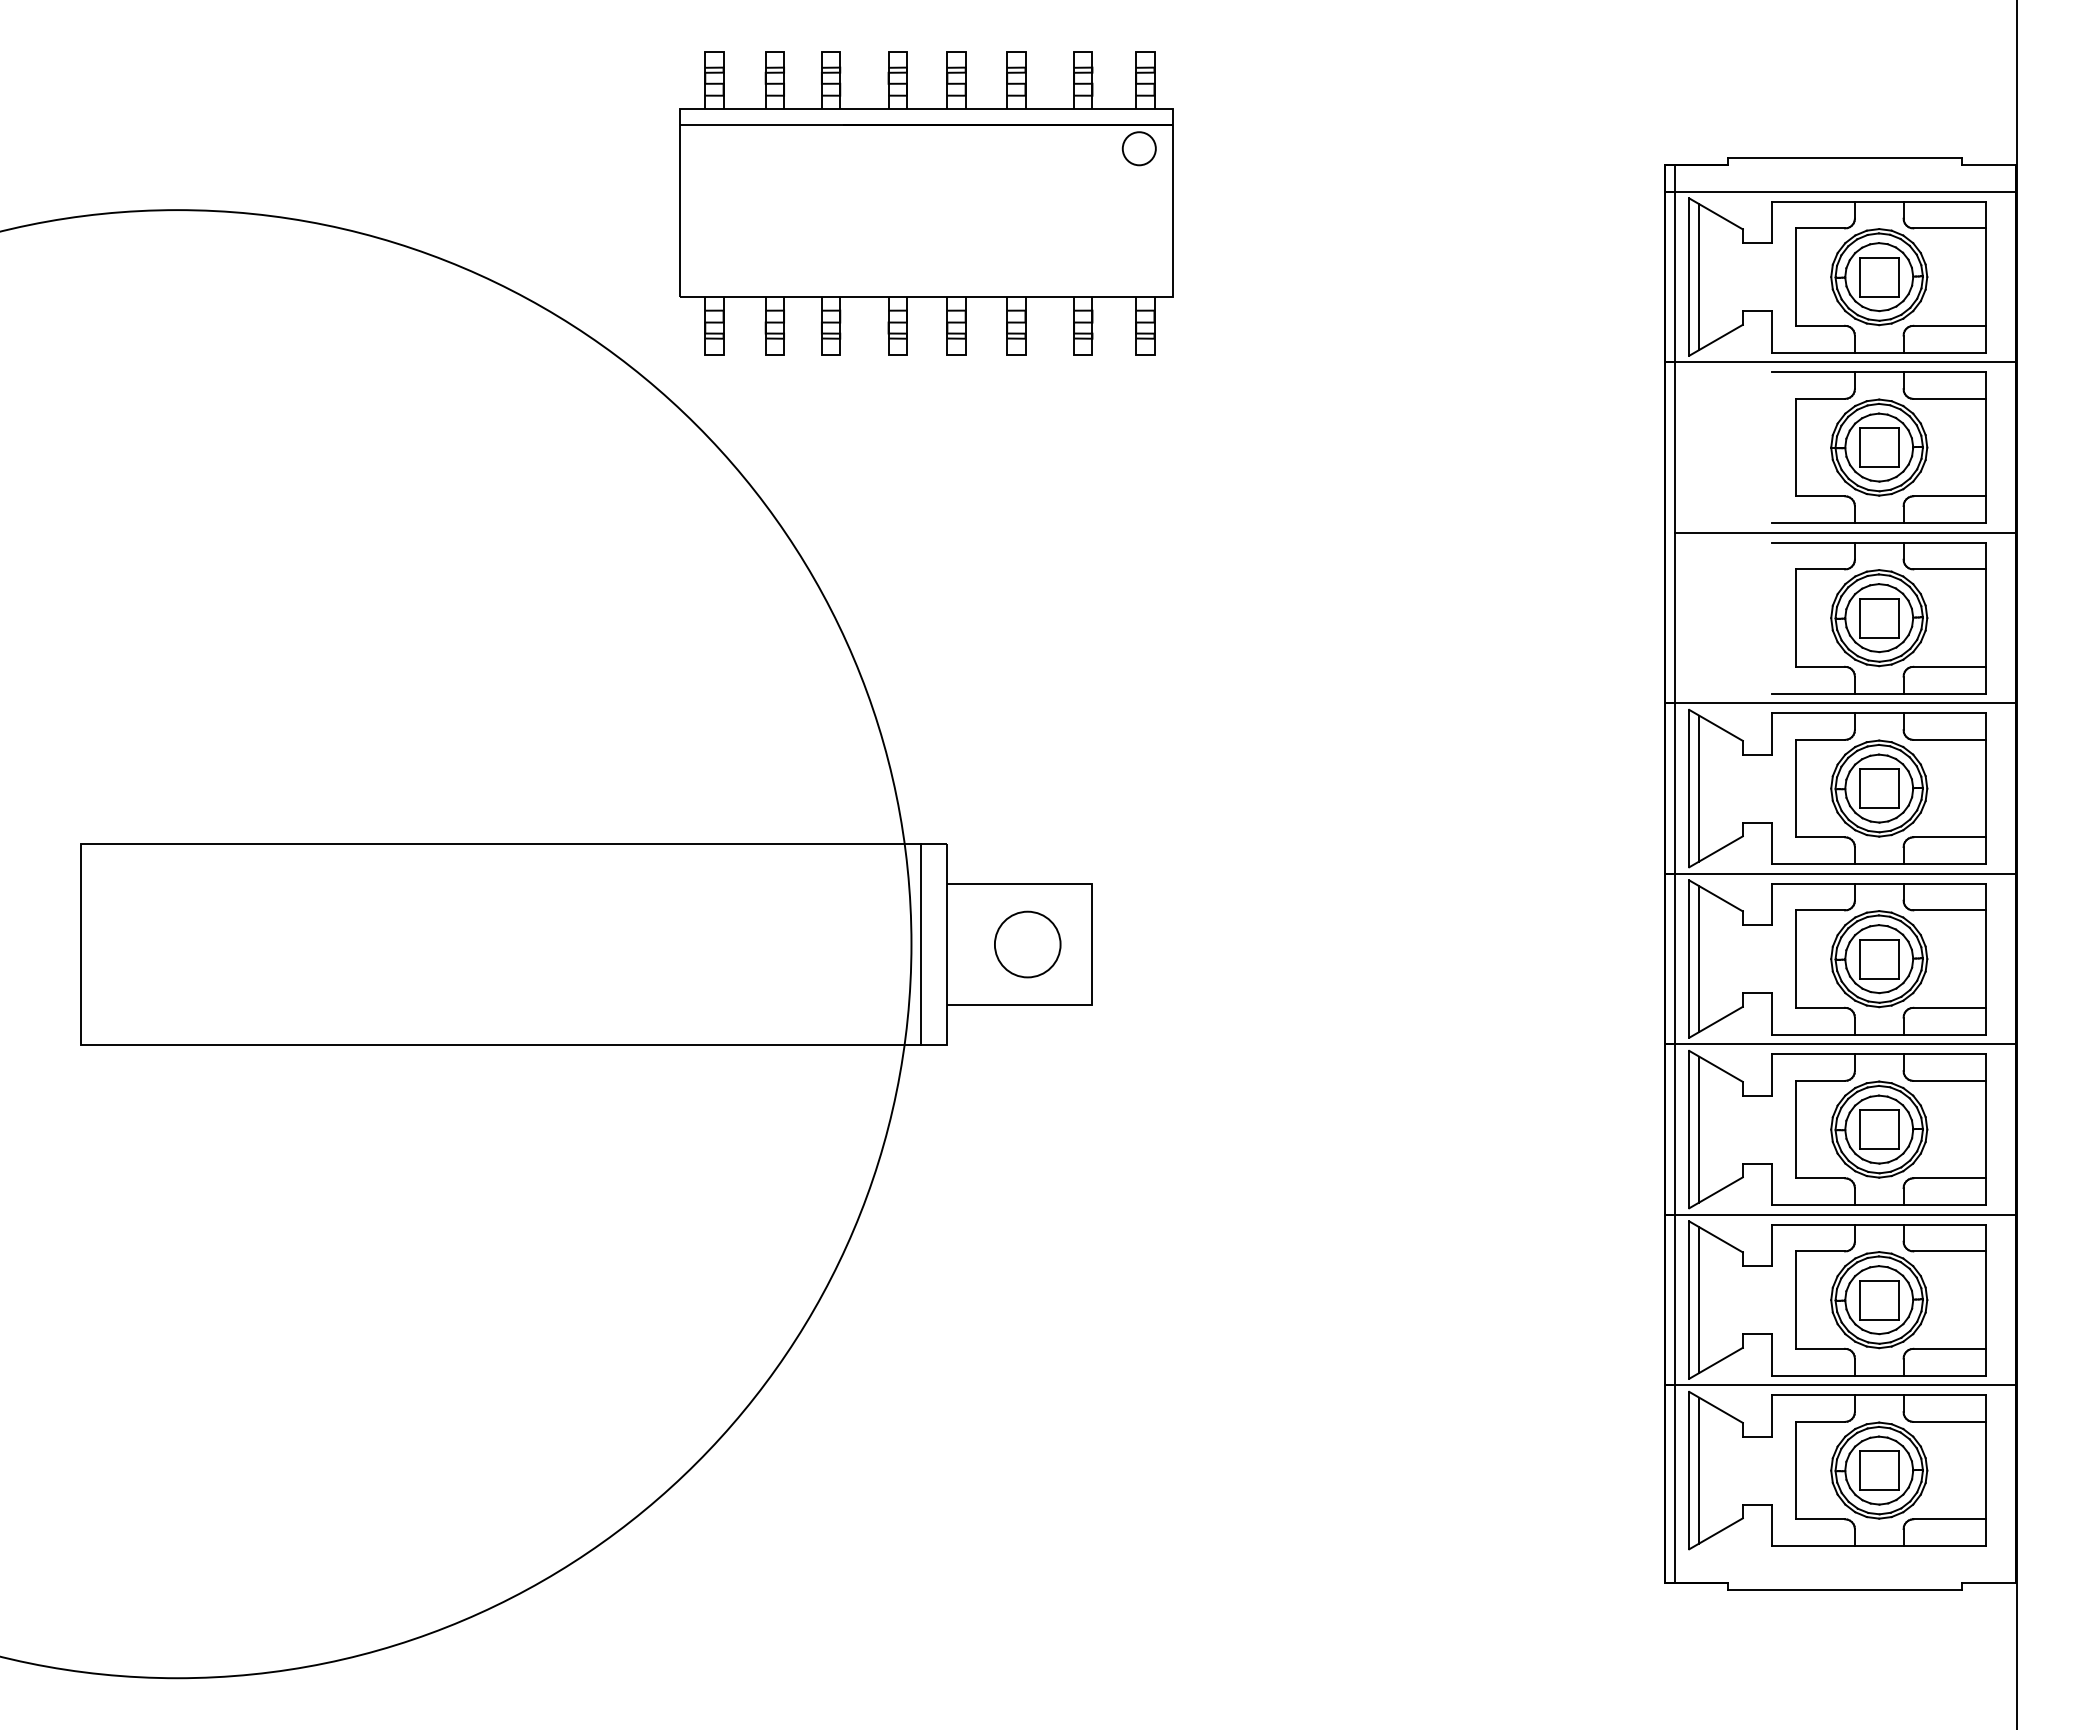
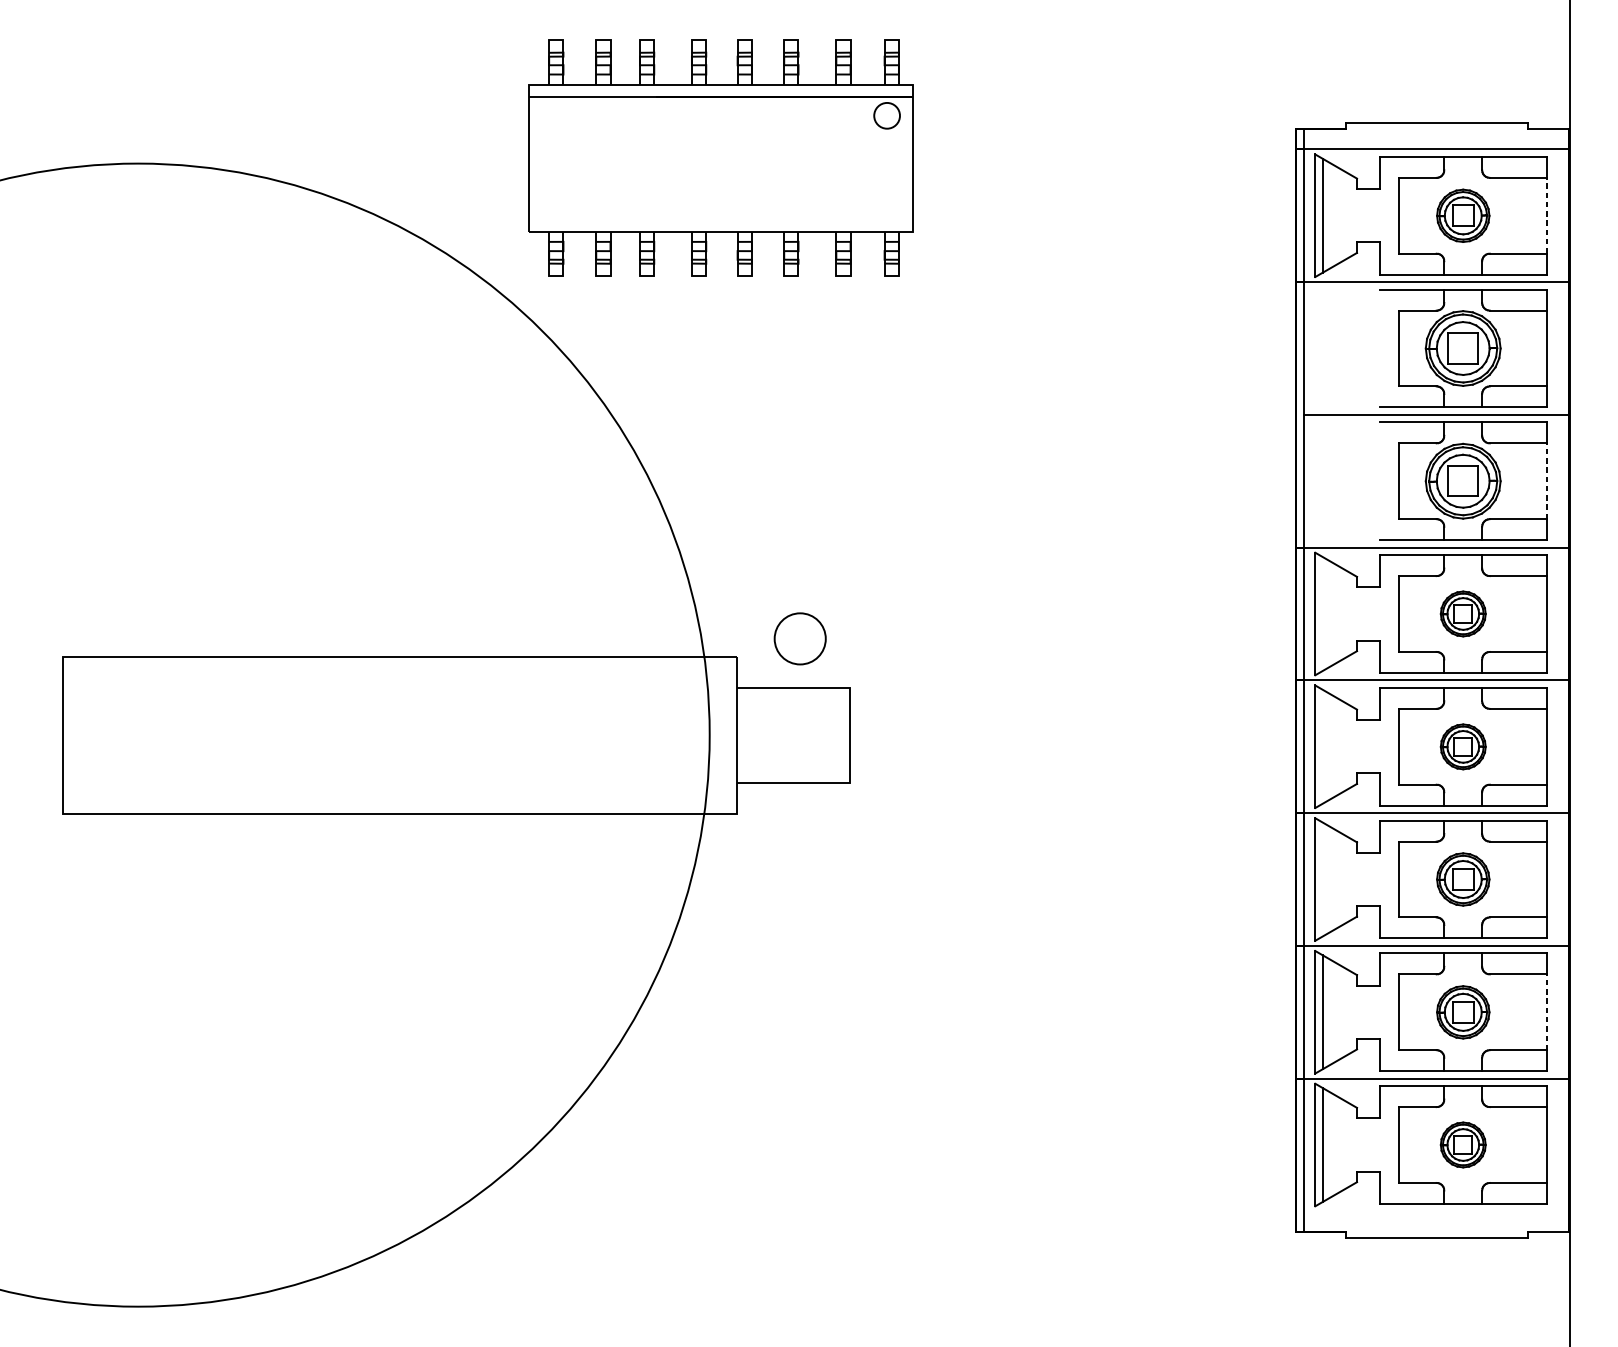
part: (1879, 277) -> (1463, 216), size x0.7
line: (1986, 277) -> (1546, 216), solid -> dashed
line: (1986, 618) -> (1546, 481), solid -> dashed
line: (1699, 788) -> (1323, 613), removed
part: (1879, 788) -> (1463, 613), size x0.6
line: (921, 944) -> (717, 735), removed
circle: (1027, 944) -> (800, 638), moved
line: (1699, 959) -> (1323, 747), removed
part: (1879, 959) -> (1463, 747), size x0.6
line: (1699, 1129) -> (1323, 879), removed
part: (1879, 1129) -> (1463, 879), size x0.7
part: (1879, 1300) -> (1463, 1012), size x0.7
line: (1986, 1300) -> (1546, 1012), solid -> dashed
part: (1879, 1470) -> (1463, 1144), size x0.6

